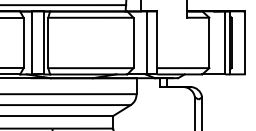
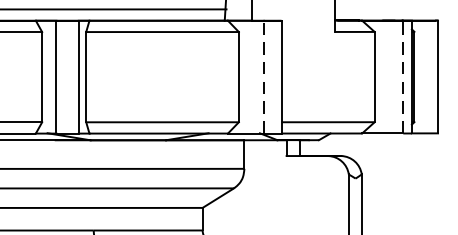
line: (147, 42) -> (263, 76), solid -> dashed
line: (225, 42) -> (403, 76), solid -> dashed

